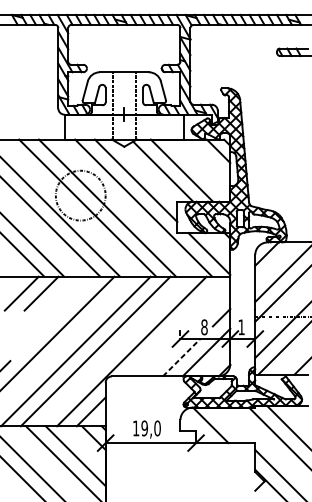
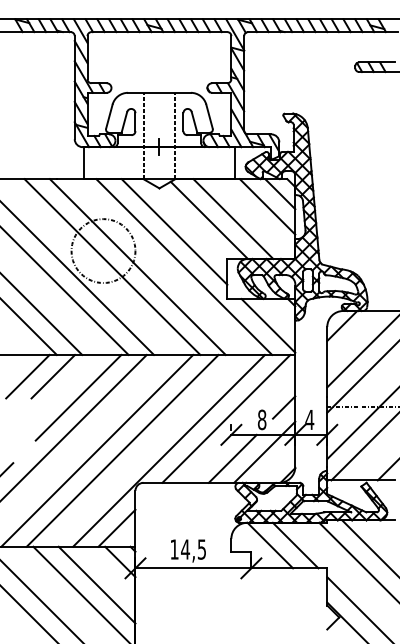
line: (208, 160) -> (267, 206), added
line: (61, 309) -> (78, 397), added
line: (176, 326) -> (226, 418), added
text: (241, 327) -> (309, 419), 1 -> 4
line: (181, 357) -> (232, 458), dashed -> solid
line: (230, 425) -> (295, 545), added
text: (150, 428) -> (193, 549), 19,0 -> 14,5

